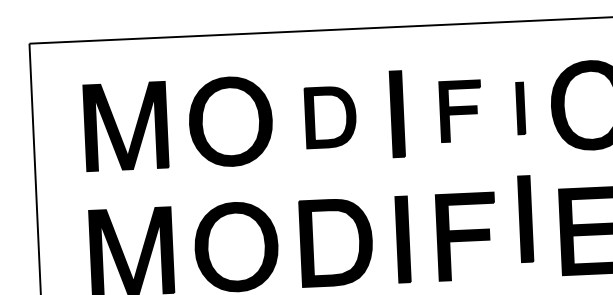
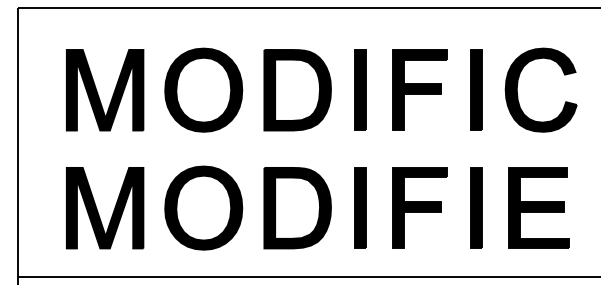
part: (520, 107) -> (476, 89), size x1.67
part: (460, 110) -> (419, 89), size x1.43
part: (330, 117) -> (297, 90), size x1.43
part: (525, 218) -> (476, 207), moved

